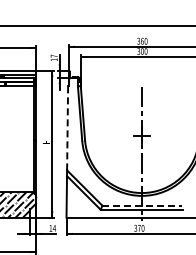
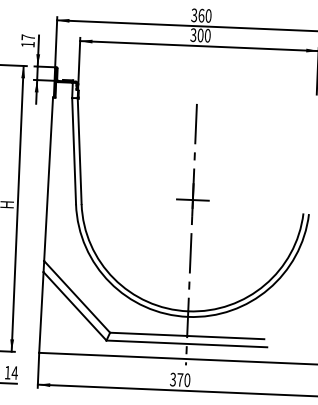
line: (67, 127) -> (48, 177), dashed -> solid
line: (141, 205) -> (186, 335), dashed -> solid

